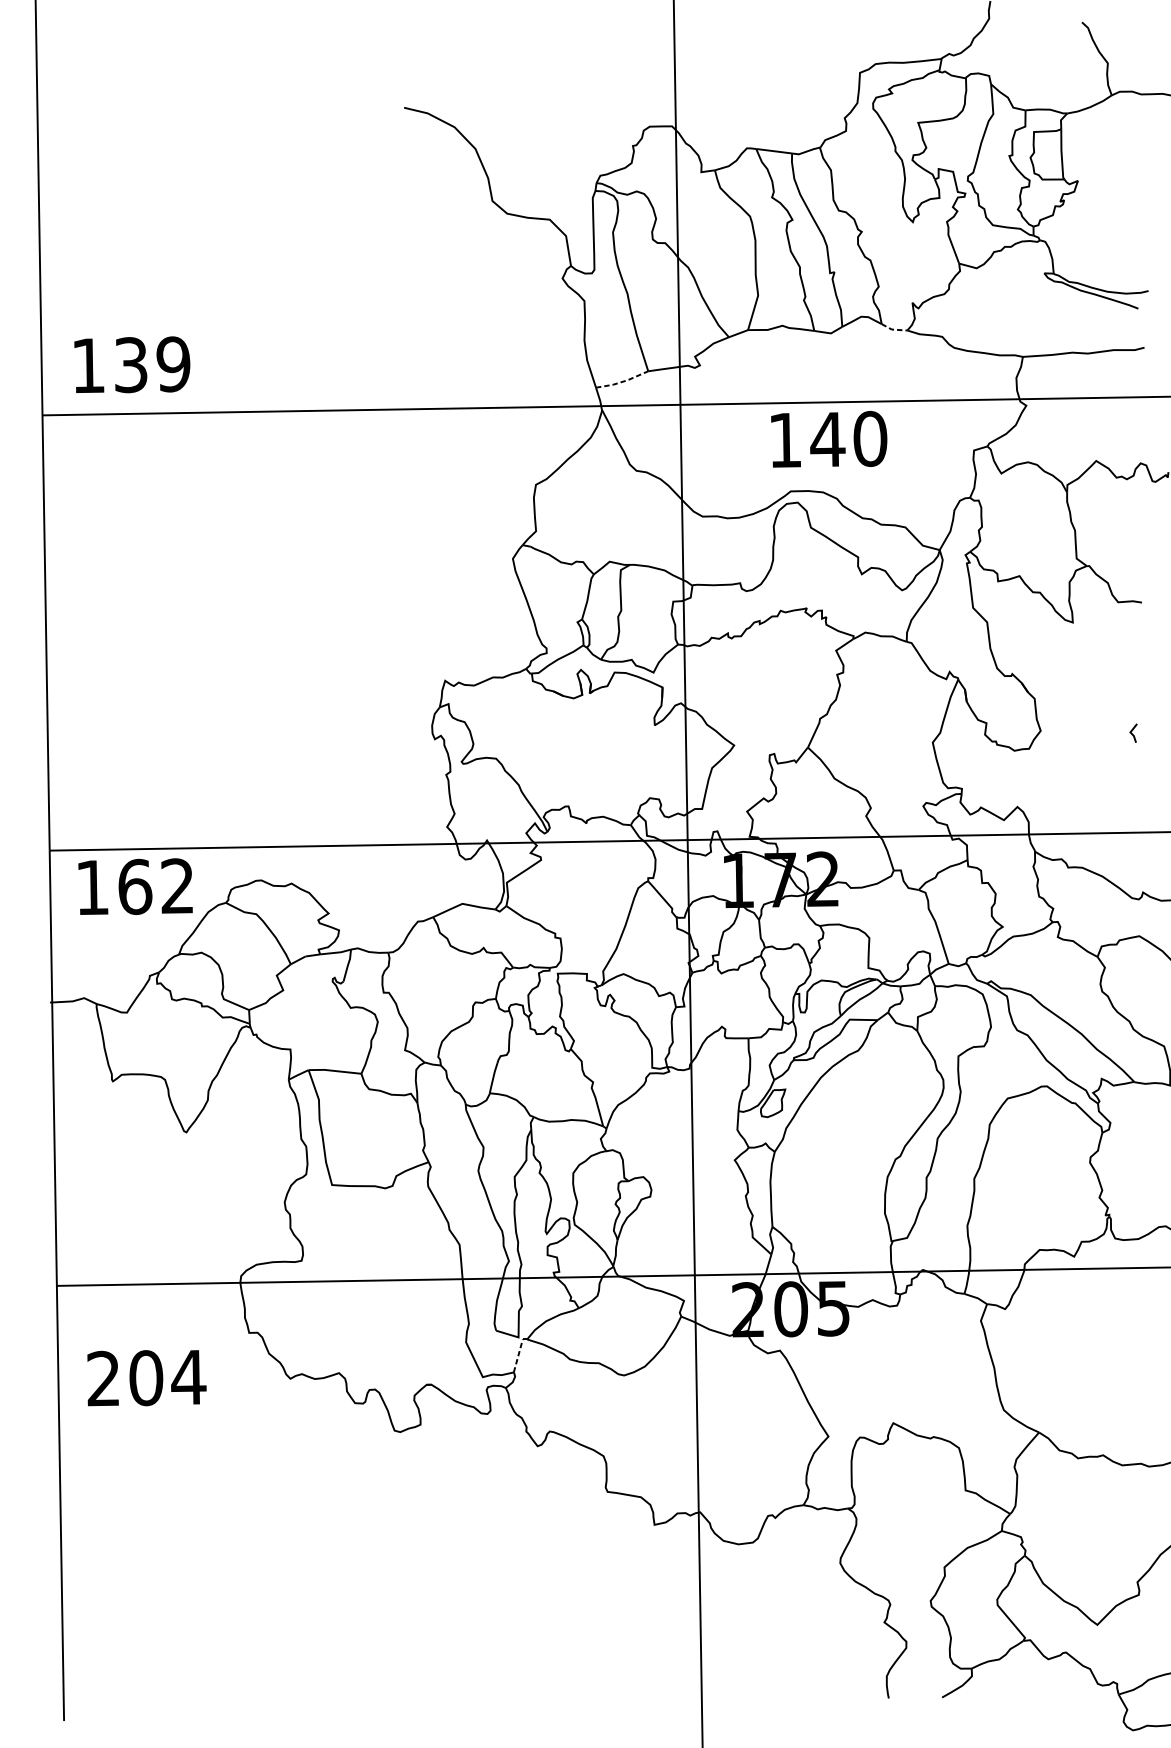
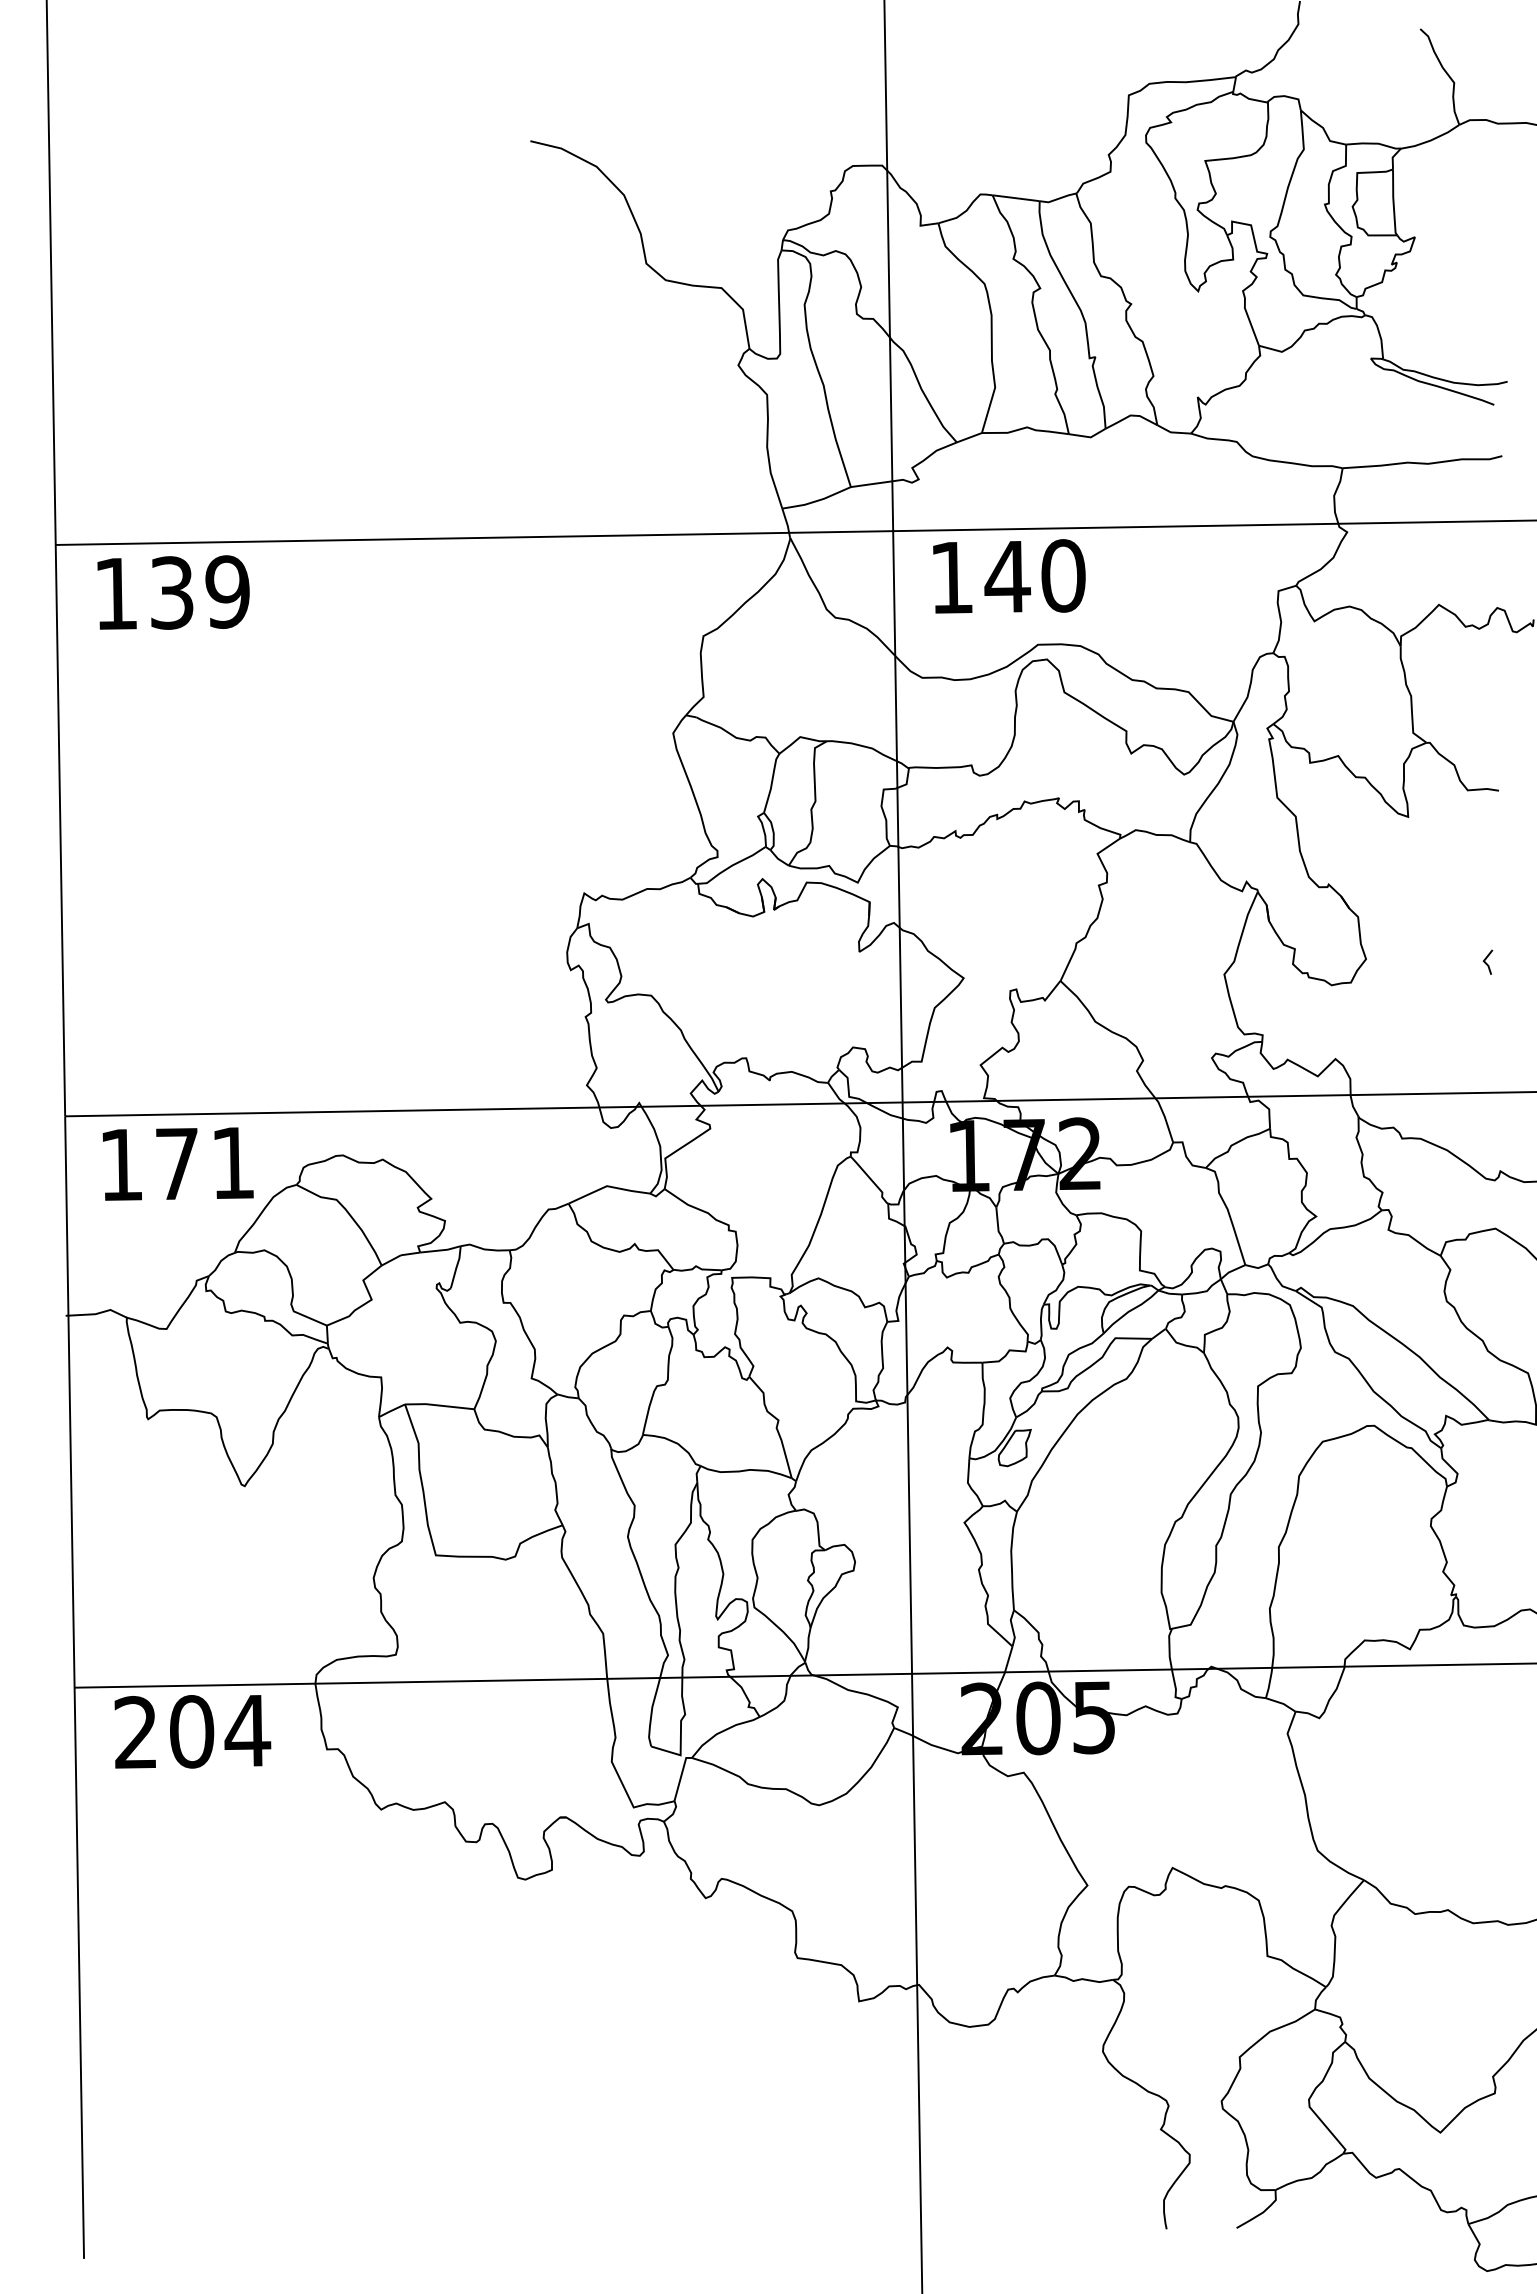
line: (893, 329) -> (1172, 432), dashed -> solid
text: (132, 364) -> (173, 592), moved
line: (622, 381) -> (817, 500), dashed -> solid
text: (829, 439) -> (1009, 576), moved
text: (155, 886) -> (204, 1163), 162 -> 171
line: (519, 1353) -> (681, 1776), dashed -> solid
text: (146, 1377) -> (192, 1731), moved

